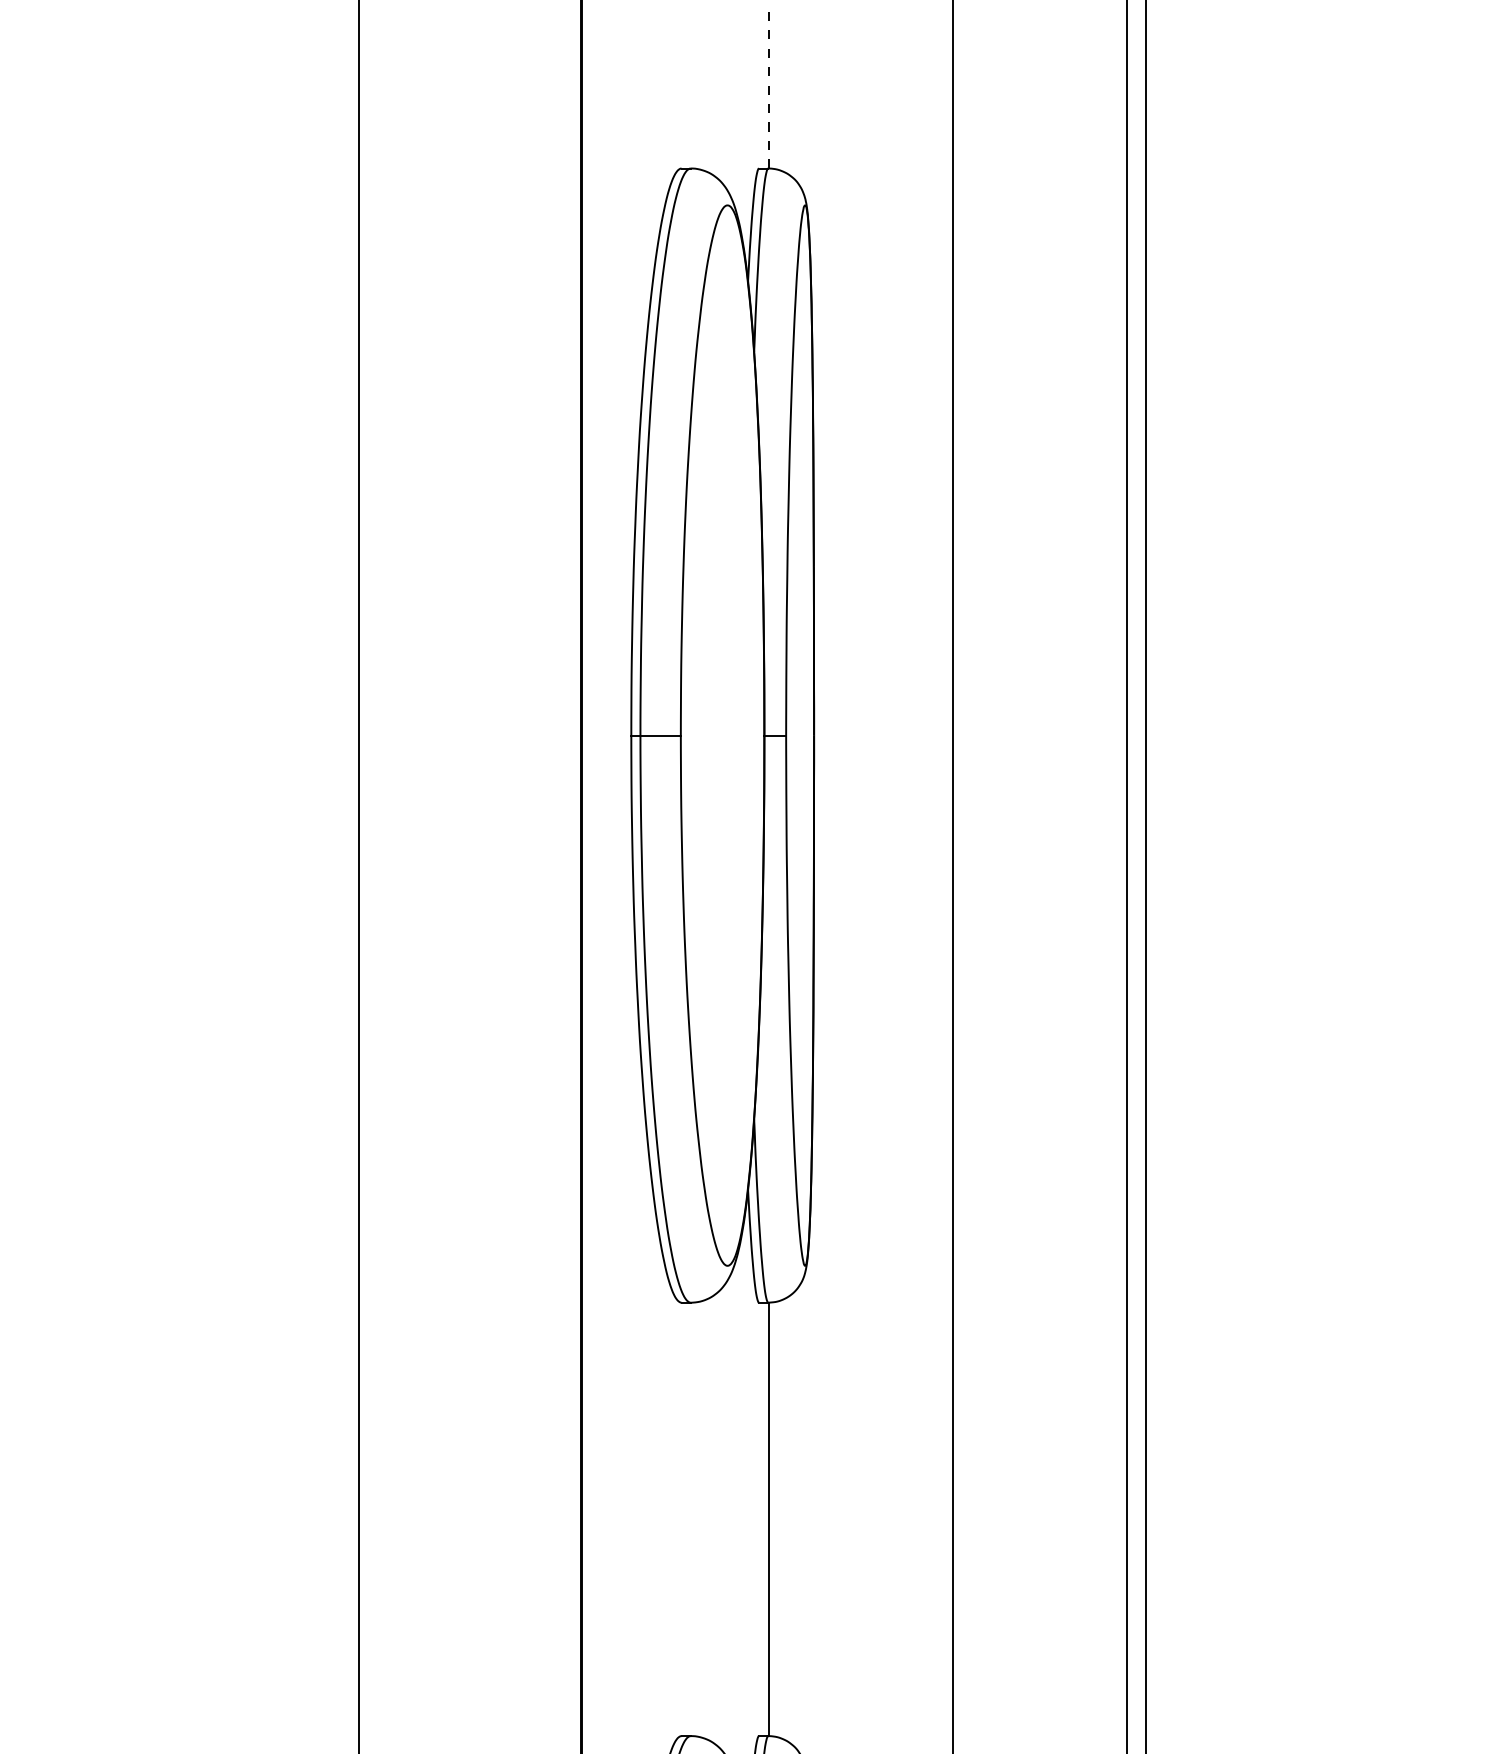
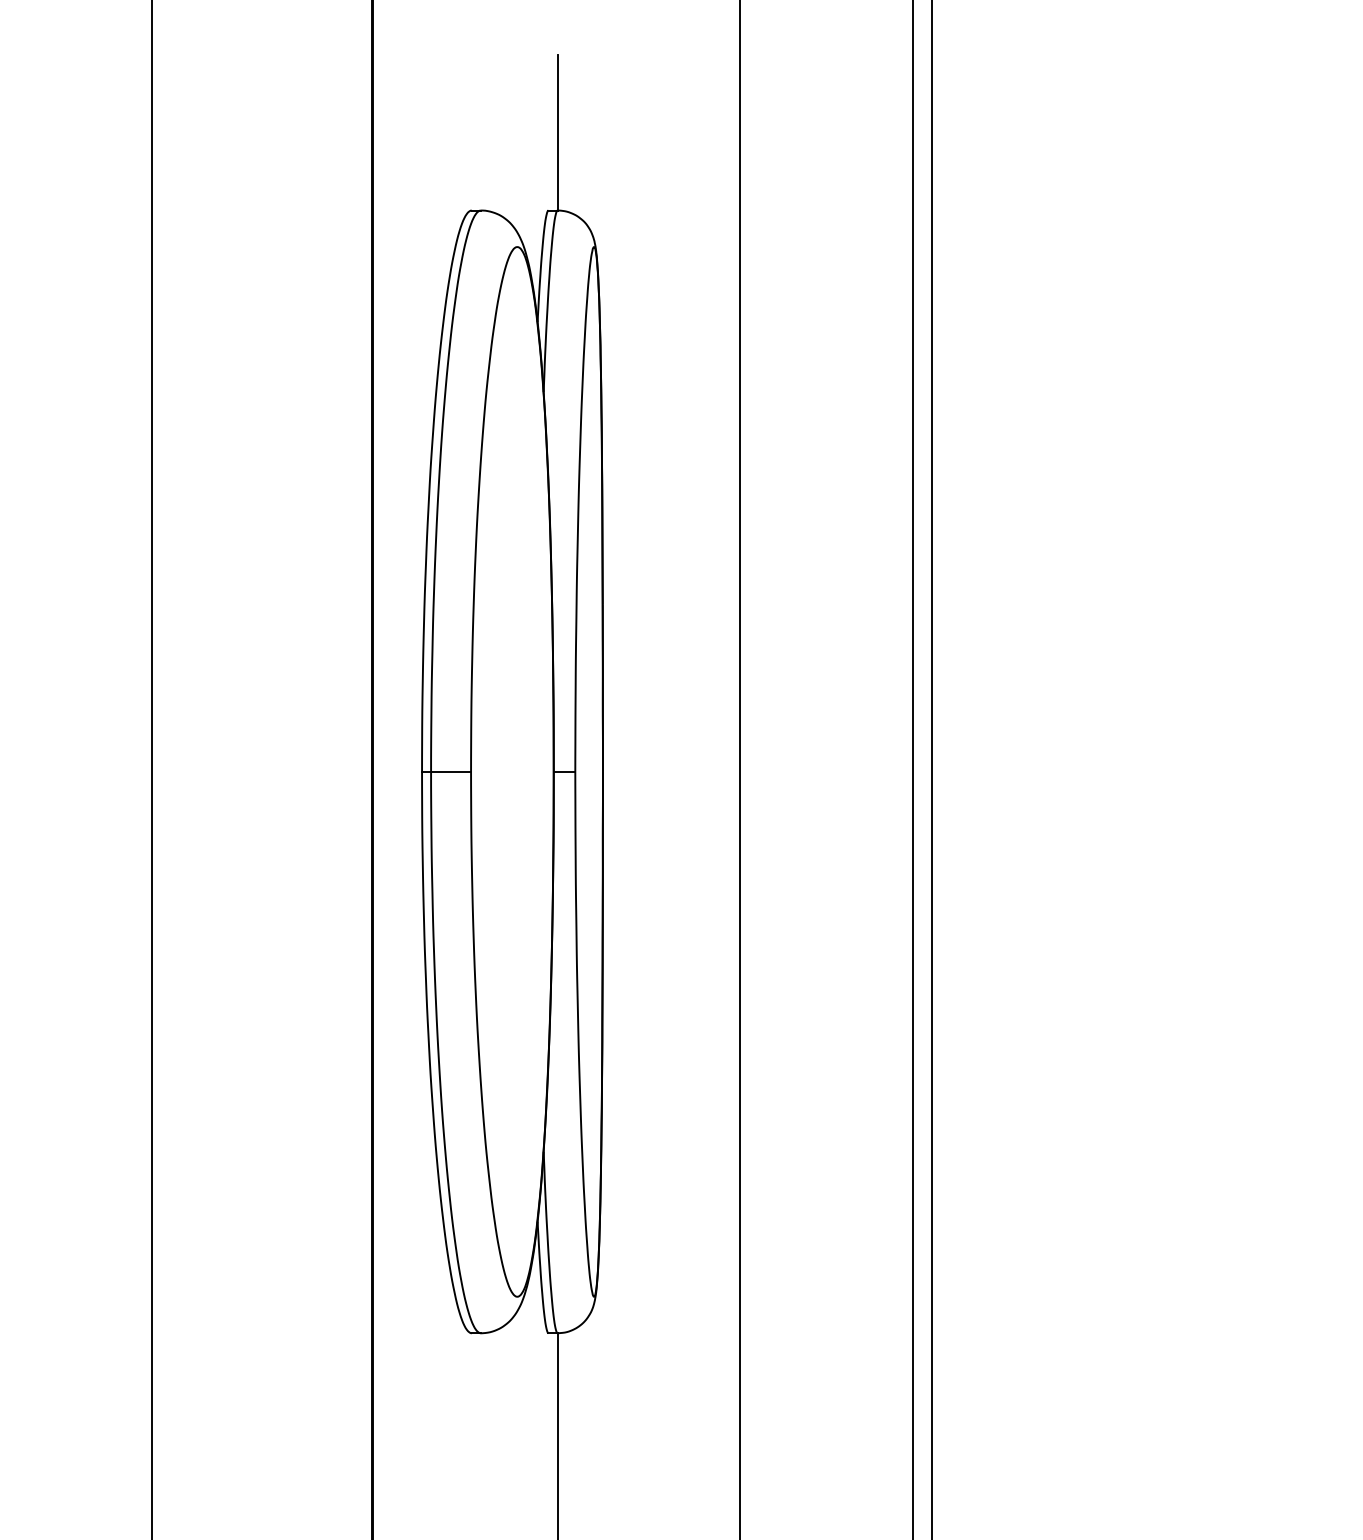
line: (768, 90) -> (557, 133), dashed -> solid

